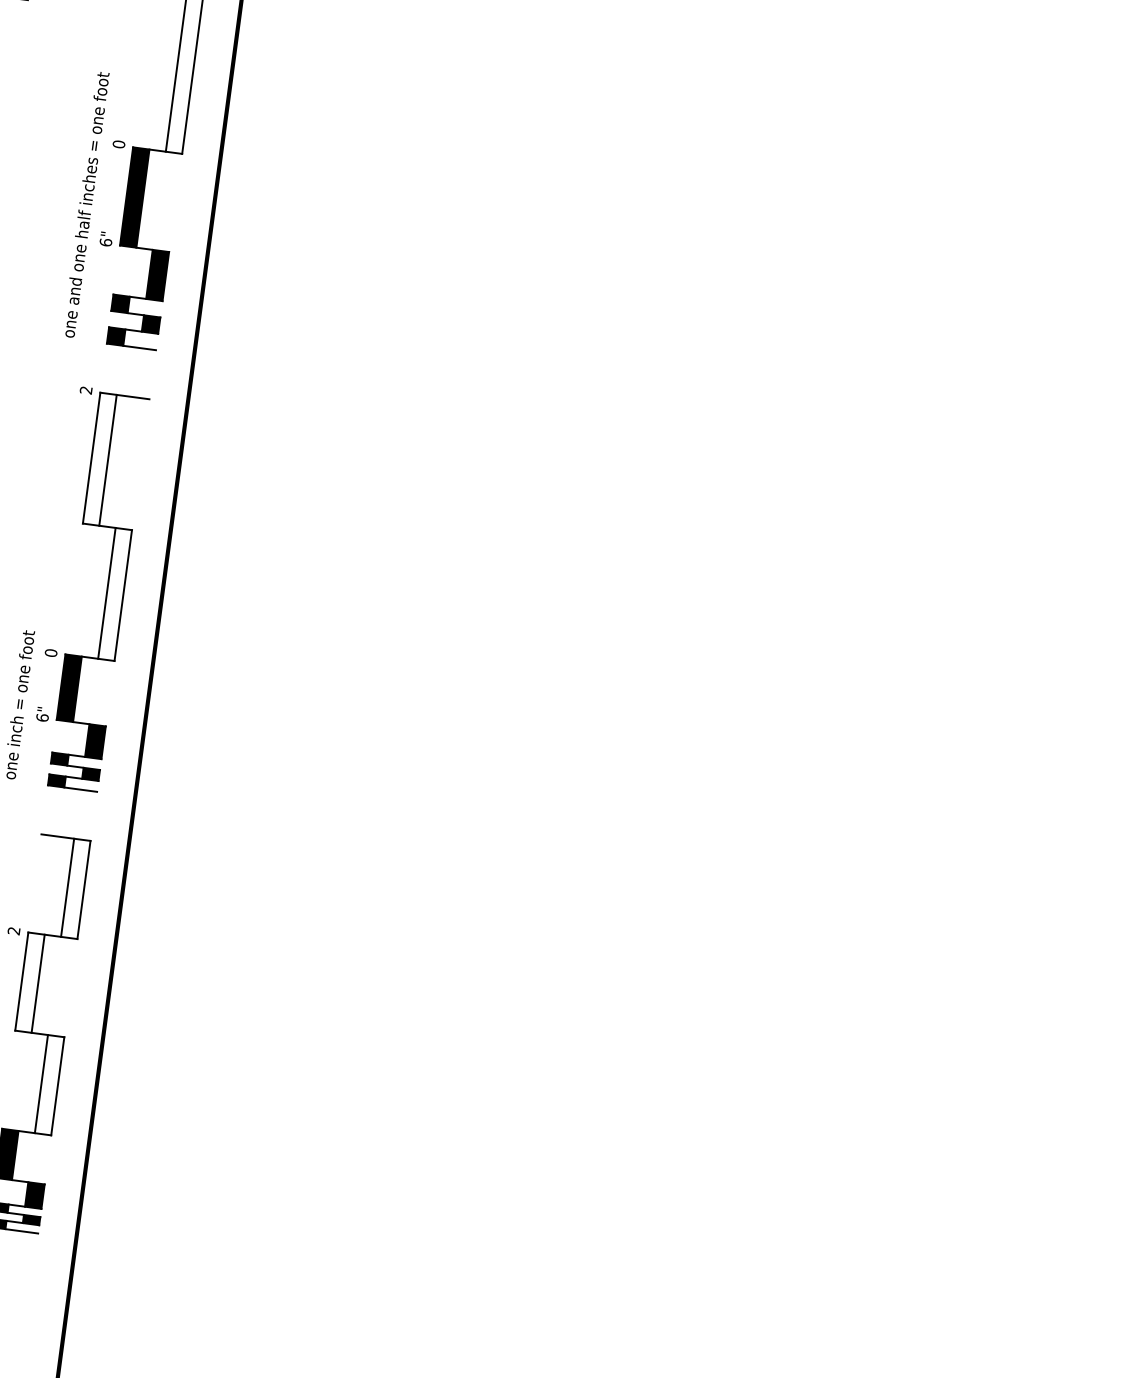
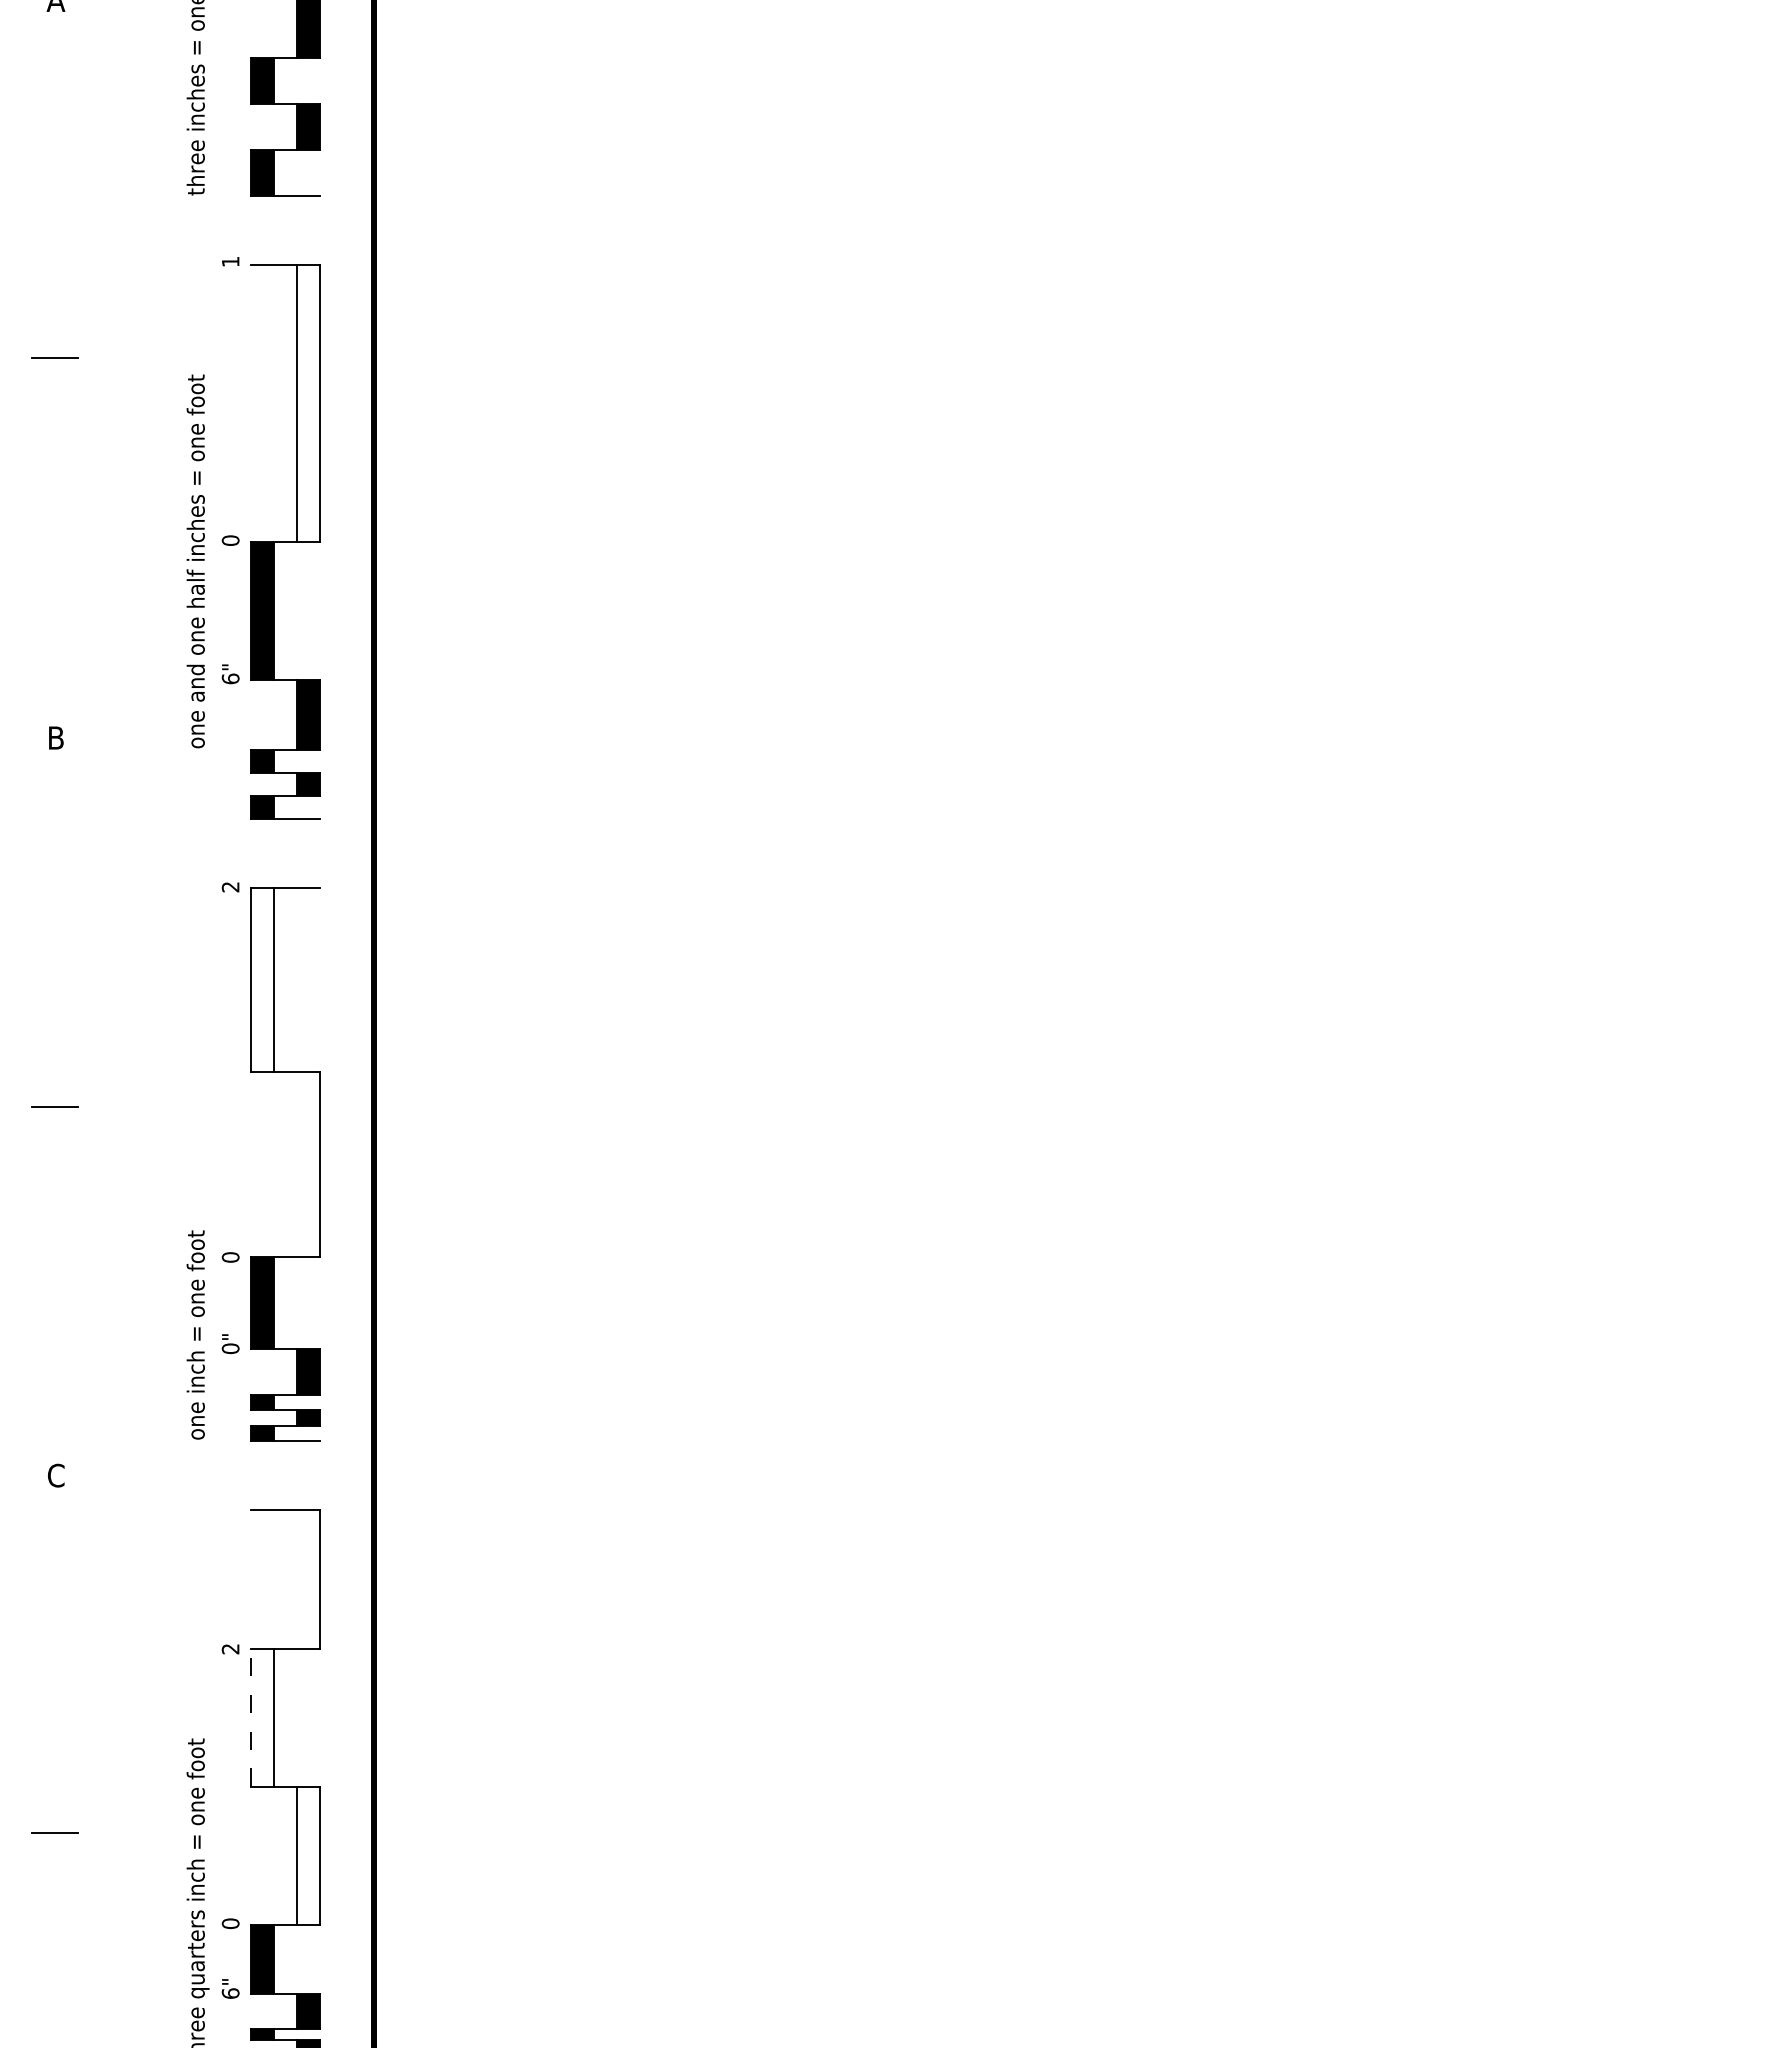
text: (85, 204) -> (195, 561), moved
line: (106, 593) -> (296, 1164), removed
text: (42, 717) -> (230, 1348), 6" -> 0"
line: (67, 887) -> (296, 1579), removed
line: (21, 981) -> (250, 1717), solid -> dashed

